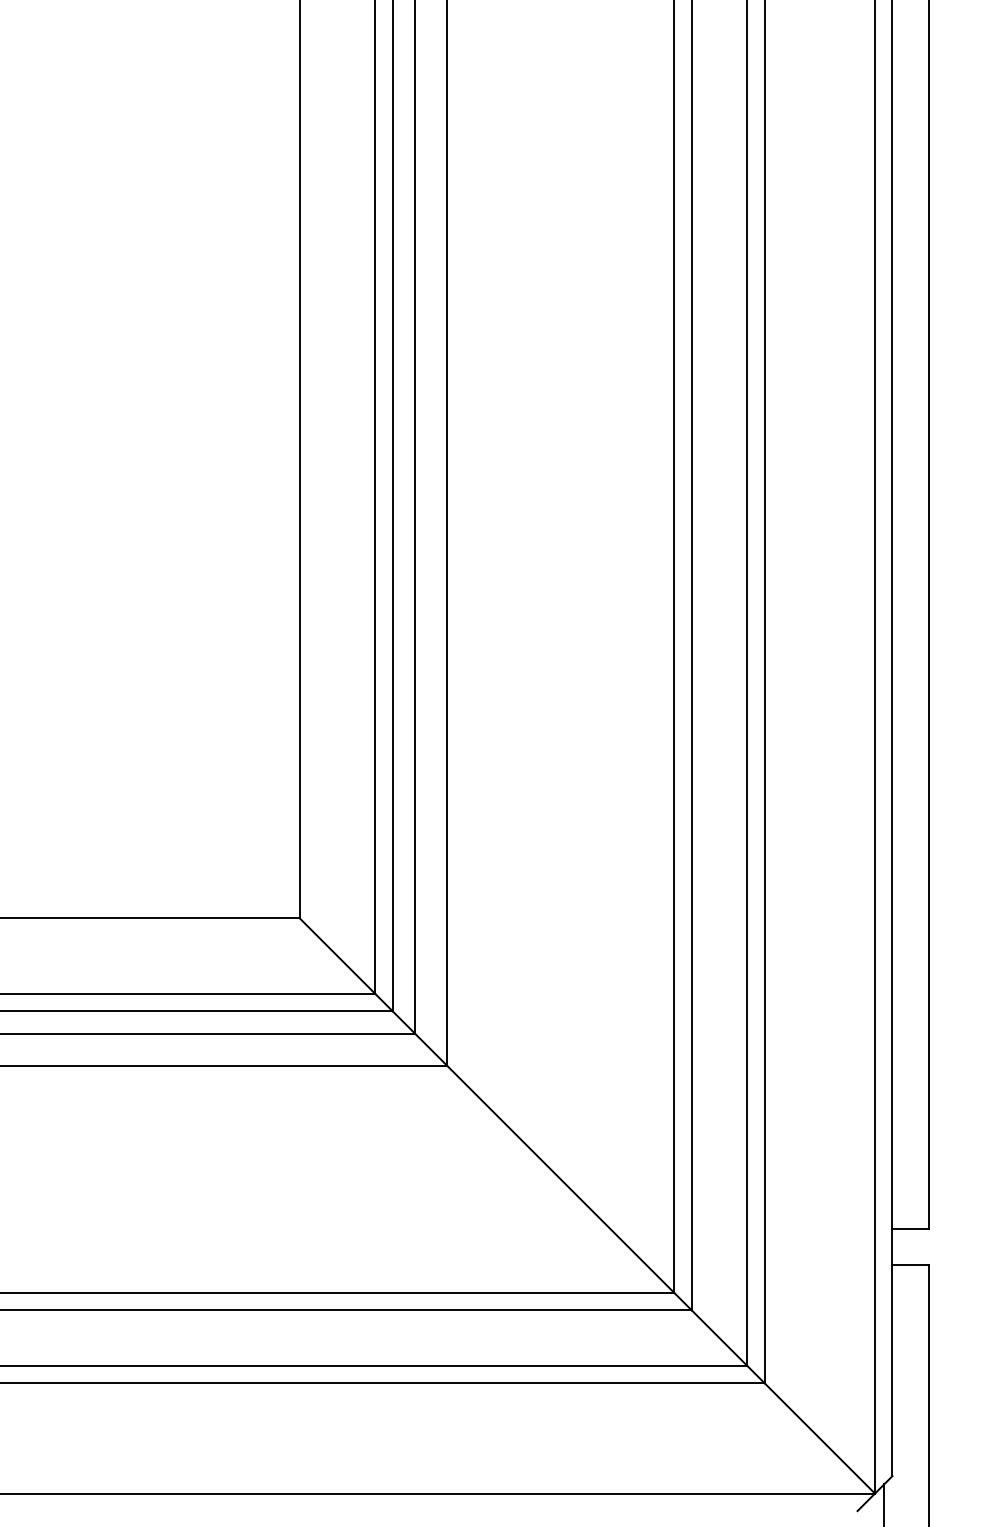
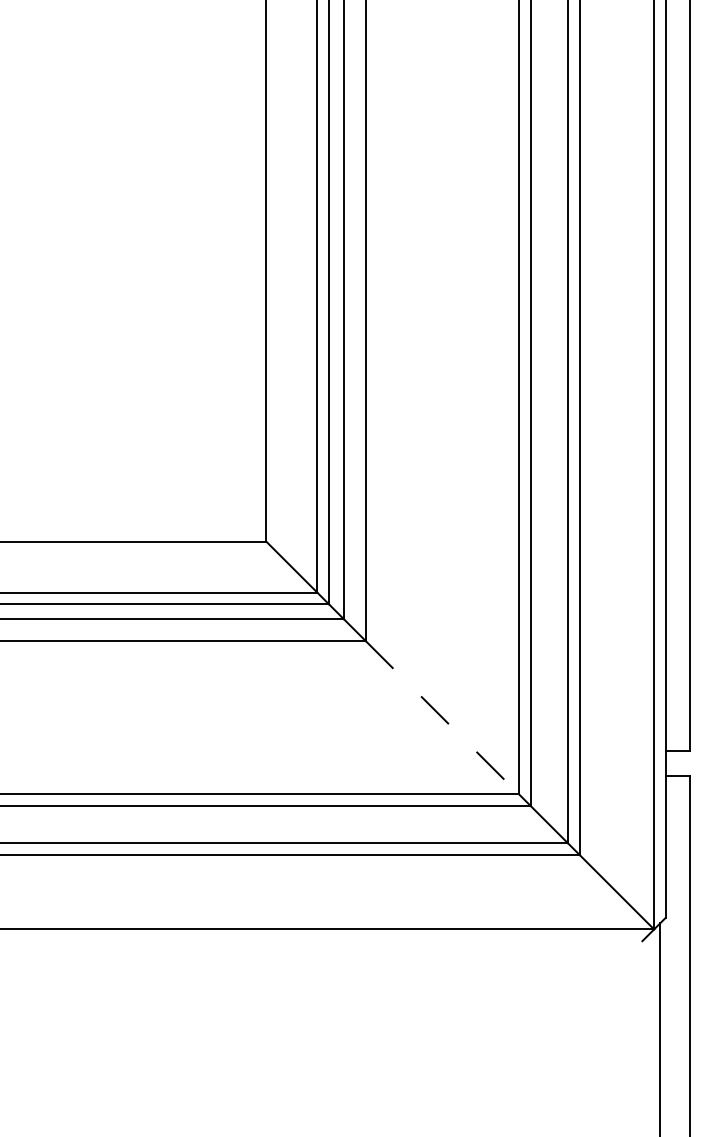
line: (560, 1179) -> (442, 717), solid -> dashed

